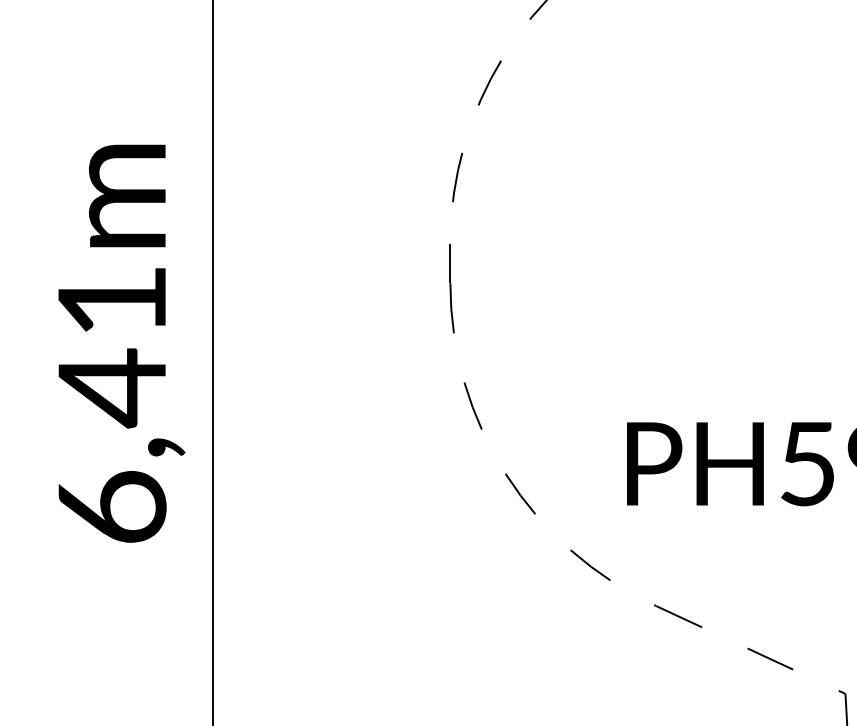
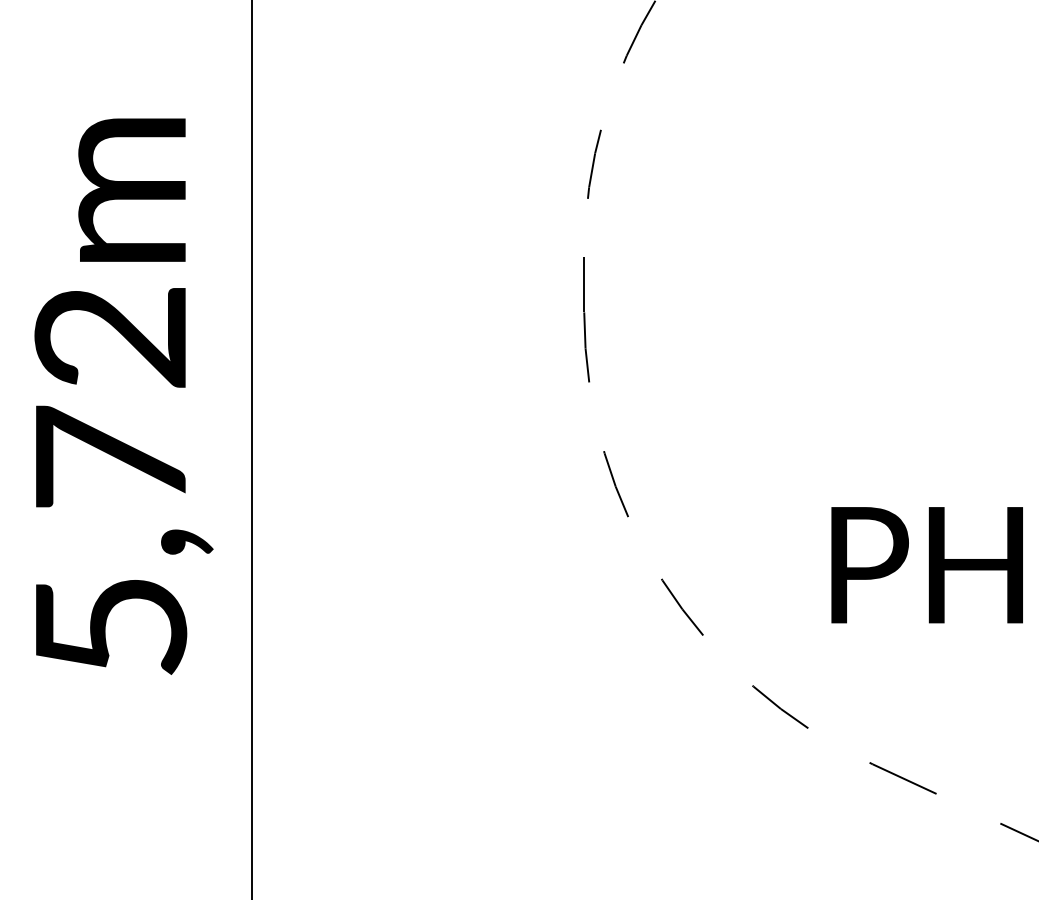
text: (111, 404) -> (109, 482), 6,41m -> 5,72m

